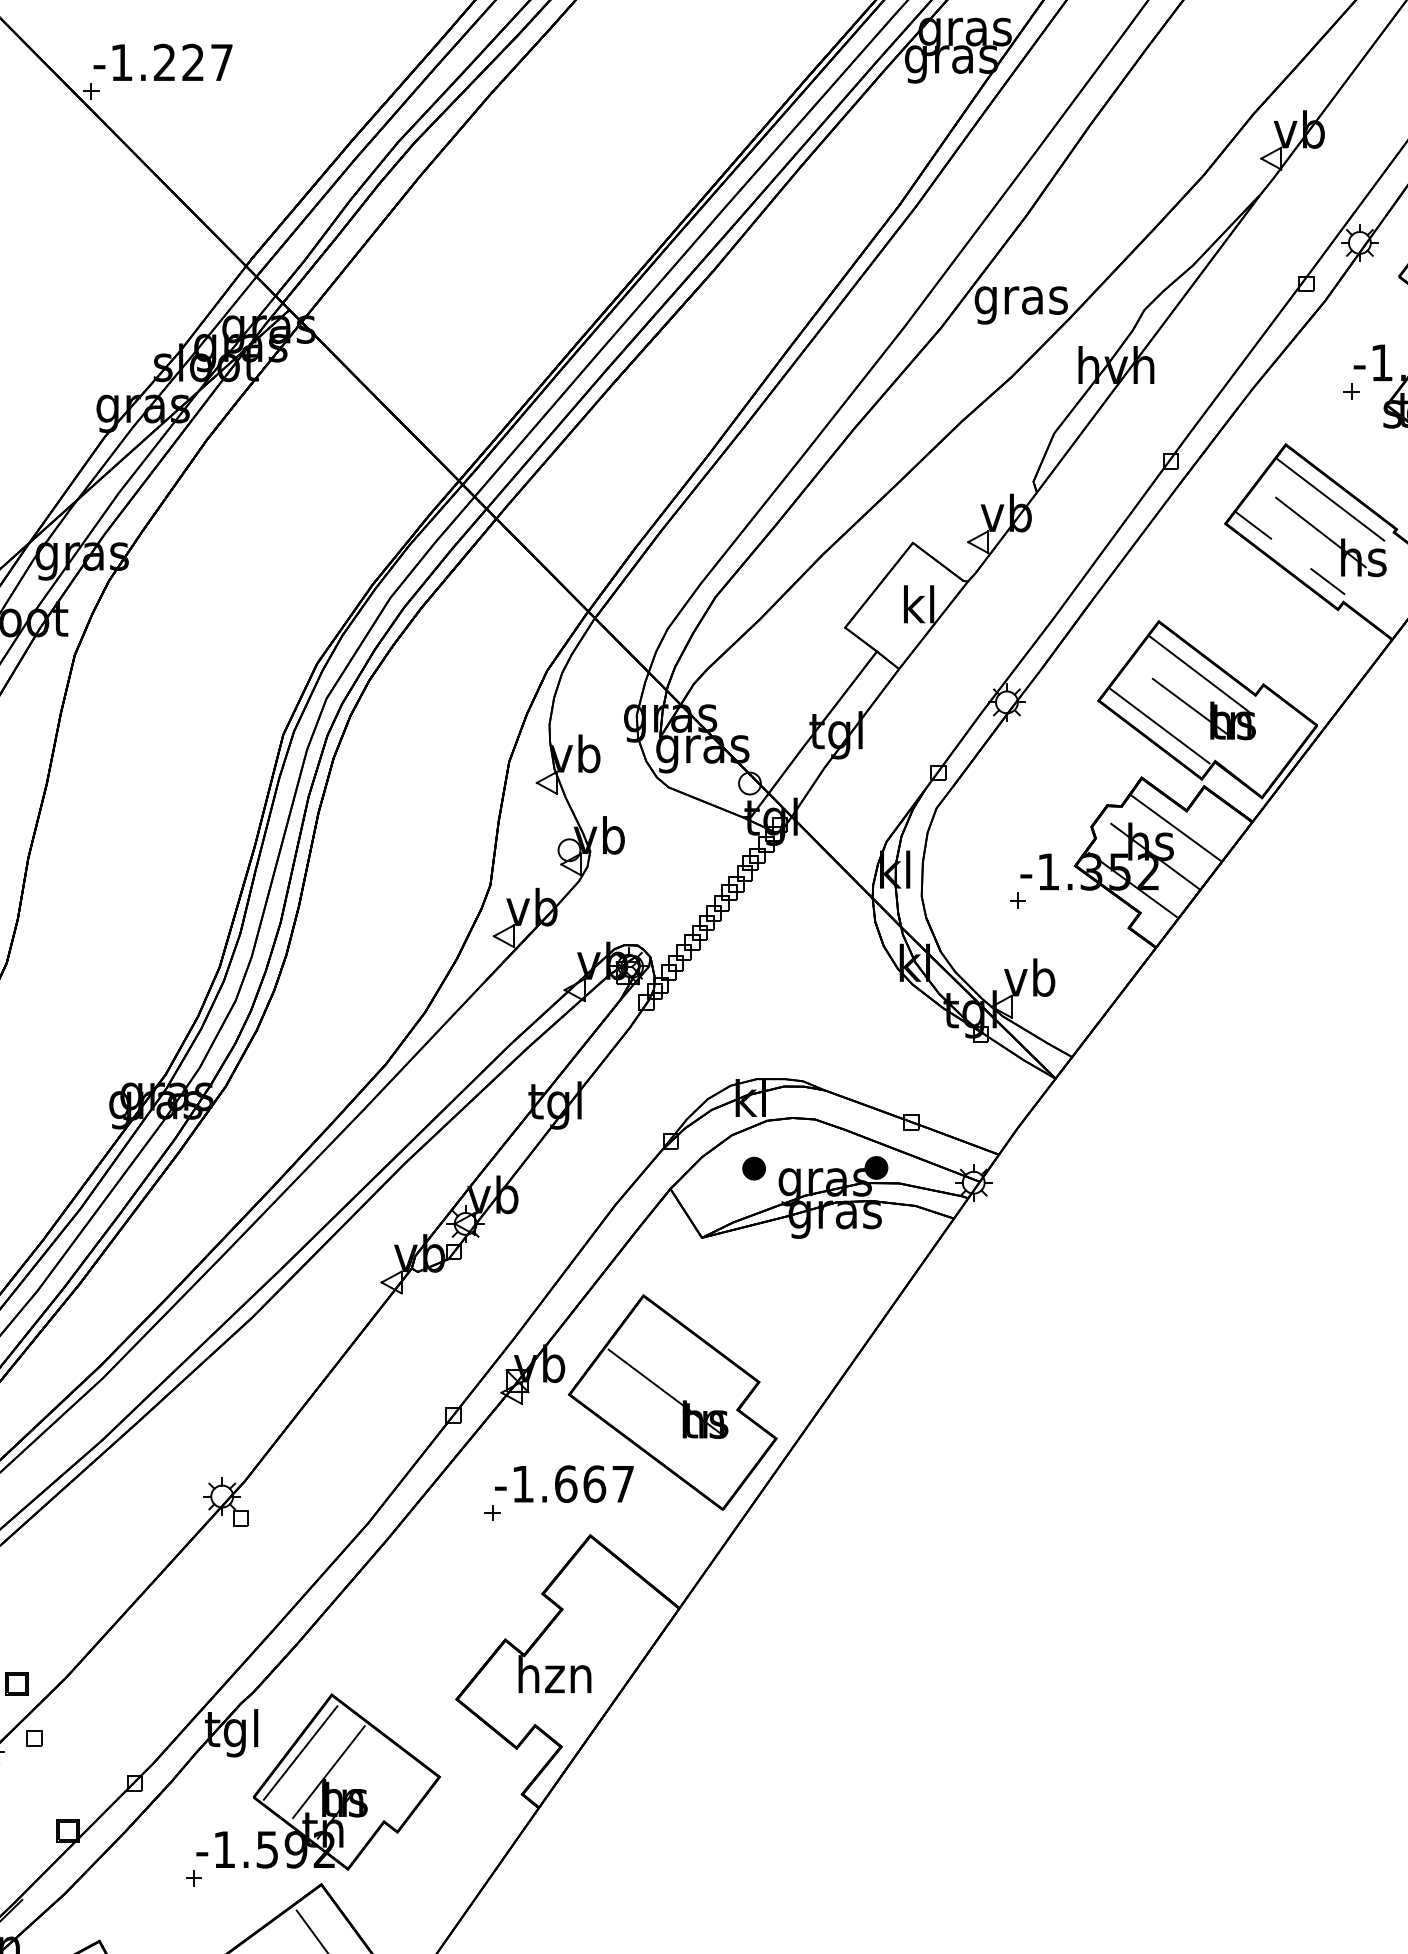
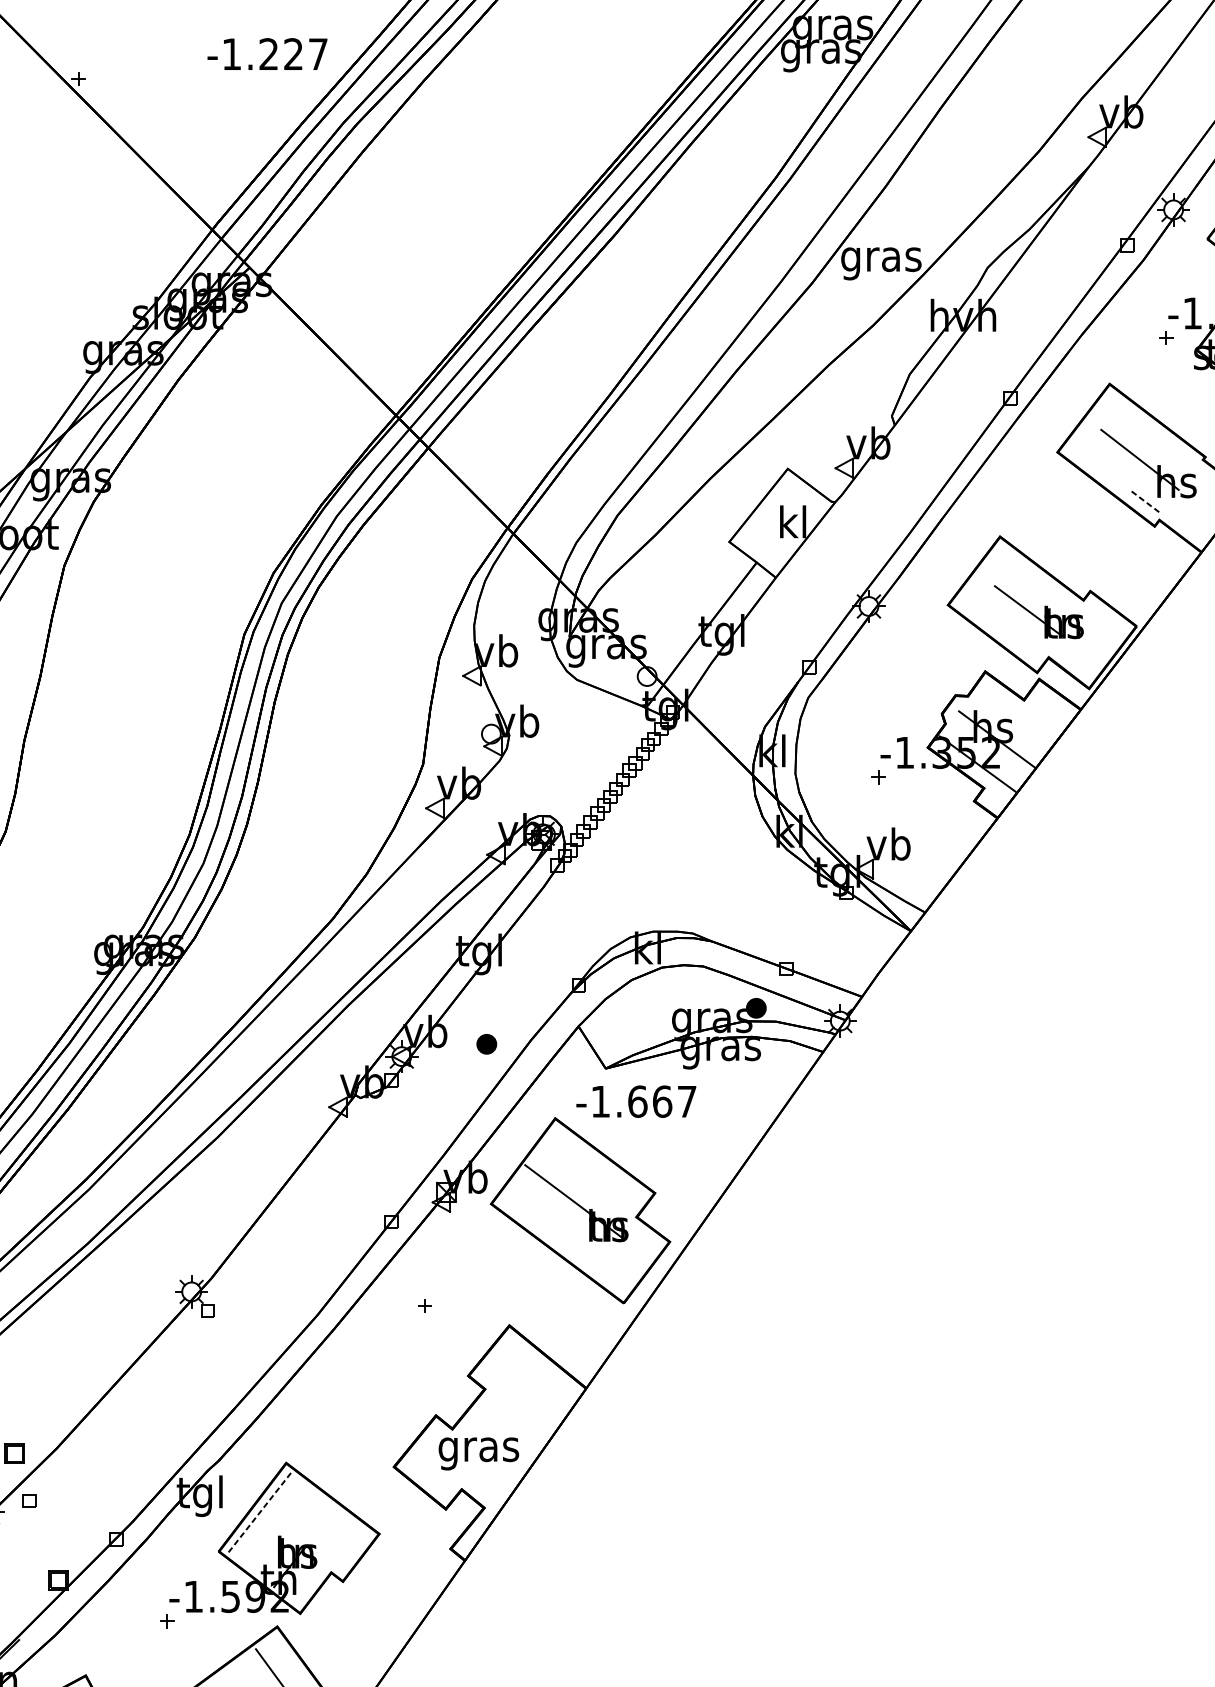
text: (162, 61) -> (267, 53), moved
line: (1330, 499) -> (1148, 431), removed
line: (1253, 525) -> (1081, 453), removed
line: (1327, 581) -> (1145, 502), solid -> dashed
line: (1198, 673) -> (1034, 581), removed
line: (1159, 725) -> (1000, 626), removed
line: (1175, 827) -> (1014, 714), removed
part: (753, 1168) -> (486, 1044), moved
text: (564, 1483) -> (636, 1101), moved
text: (554, 1679) -> (478, 1449), hzn -> gras
line: (300, 1753) -> (259, 1513), solid -> dashed
line: (328, 1772) -> (283, 1530), removed

